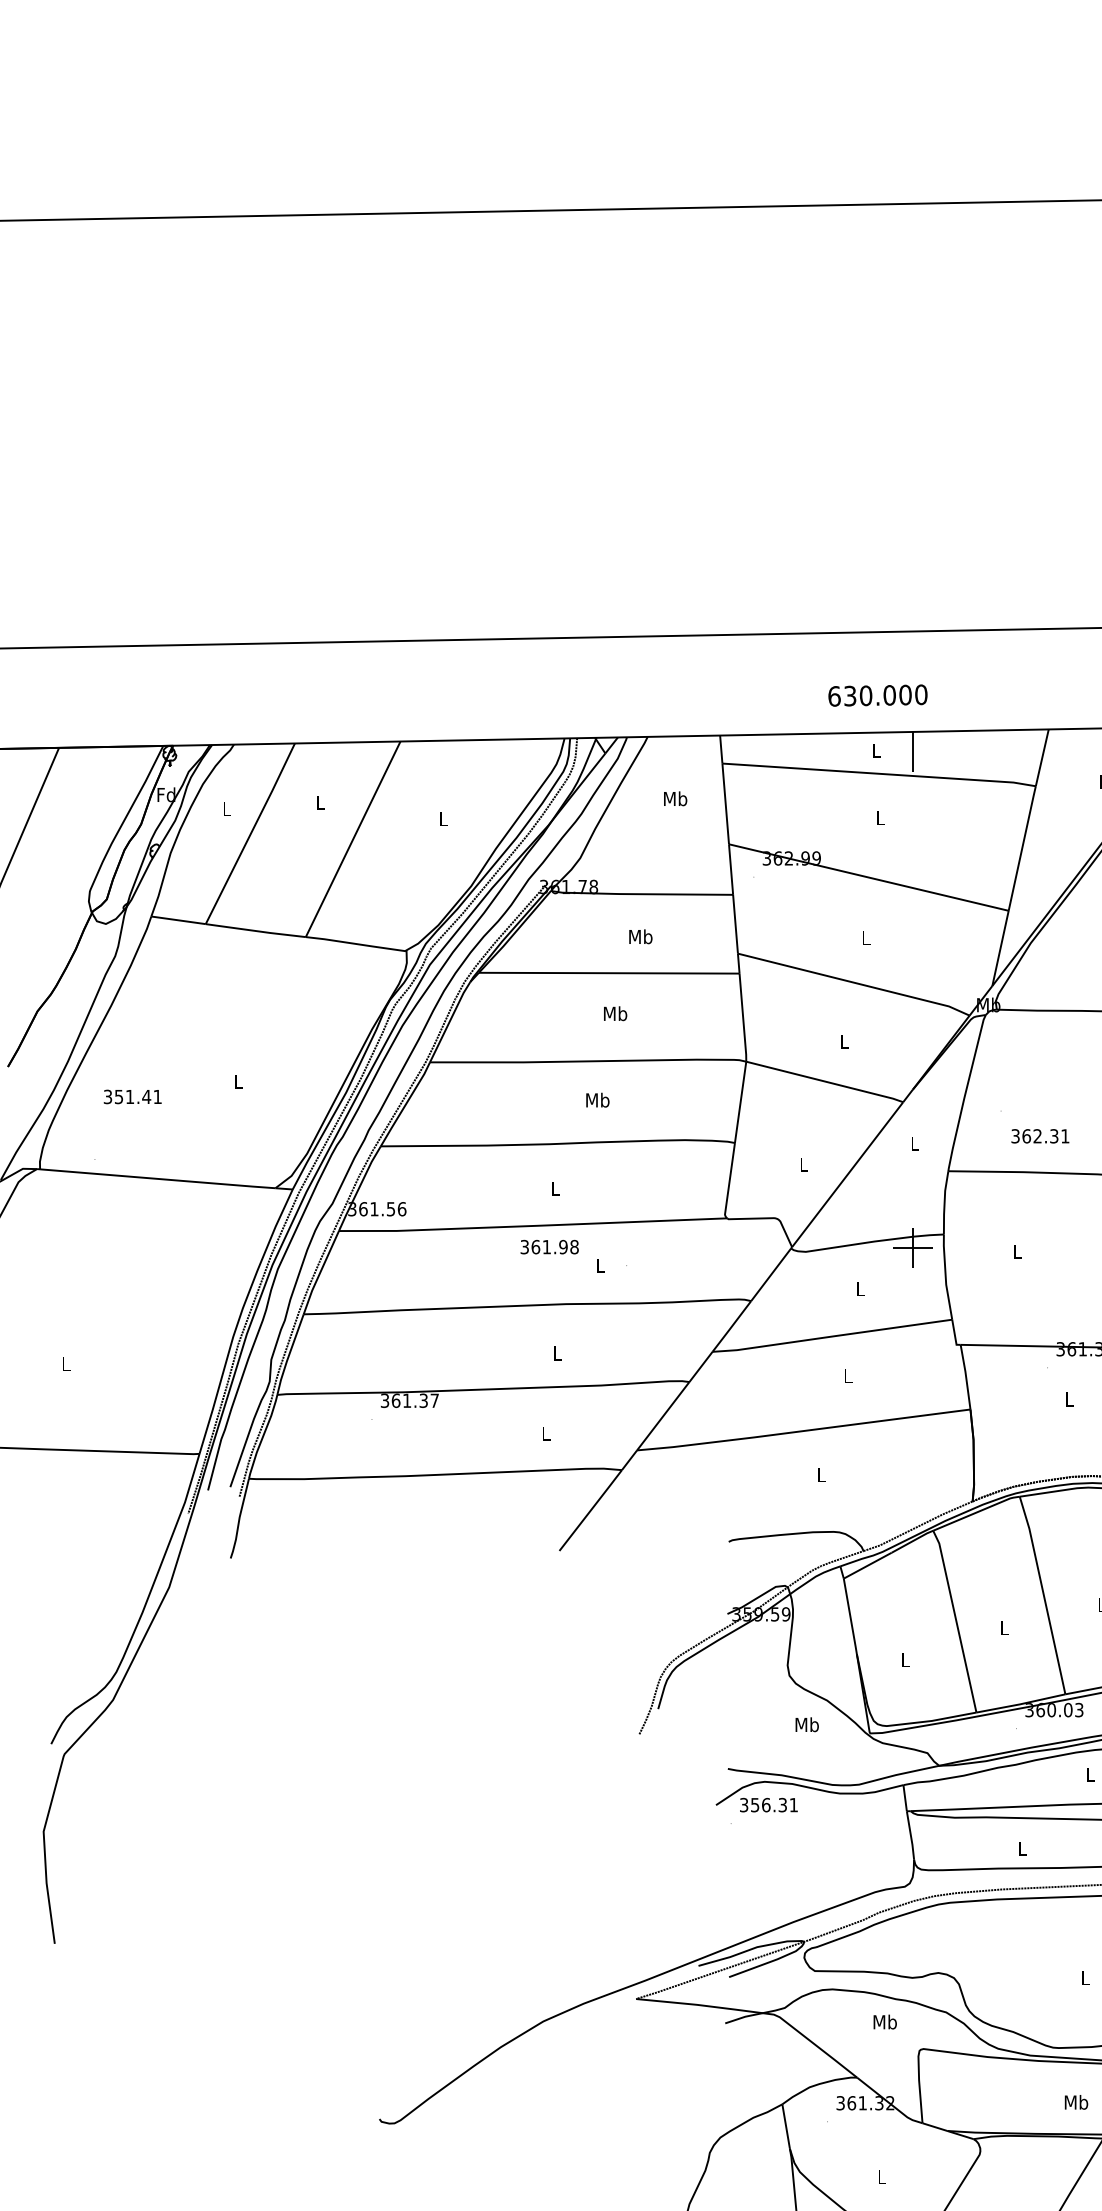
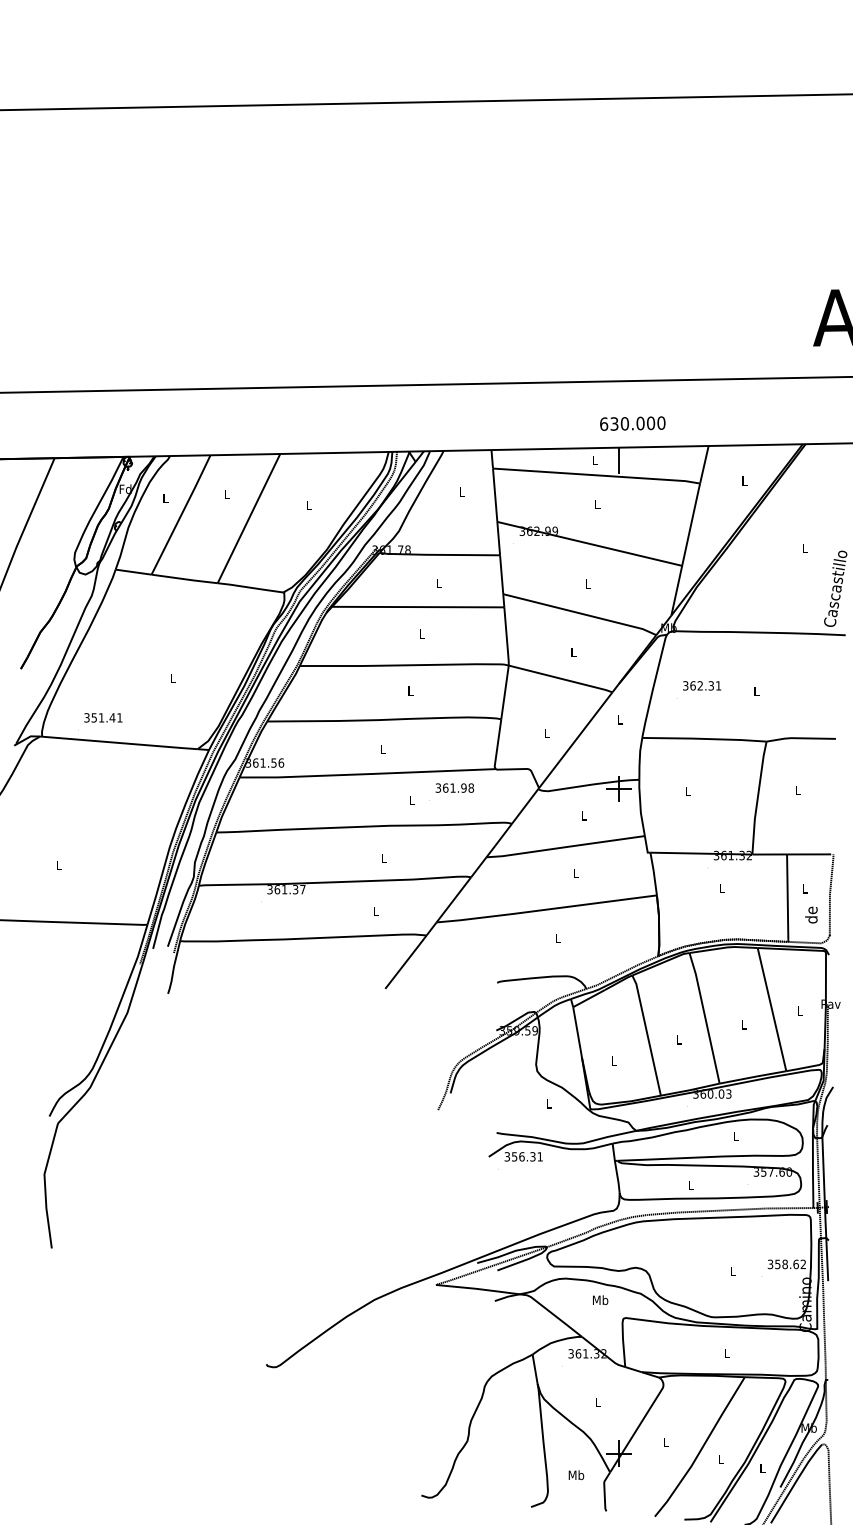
text: (877, 695) -> (632, 423), moved
text: (674, 798) -> (461, 491), Mb -> L
text: (639, 935) -> (438, 582), Mb -> L
text: (615, 1013) -> (422, 633), Mb -> L
text: (132, 1096) -> (103, 717), moved
text: (597, 1099) -> (410, 690), Mb -> L
text: (1040, 1135) -> (702, 685), moved
text: (549, 1246) -> (454, 787), moved
text: (806, 1724) -> (548, 1103), Mb -> L
text: (1075, 2102) -> (726, 1353), Mb -> L

